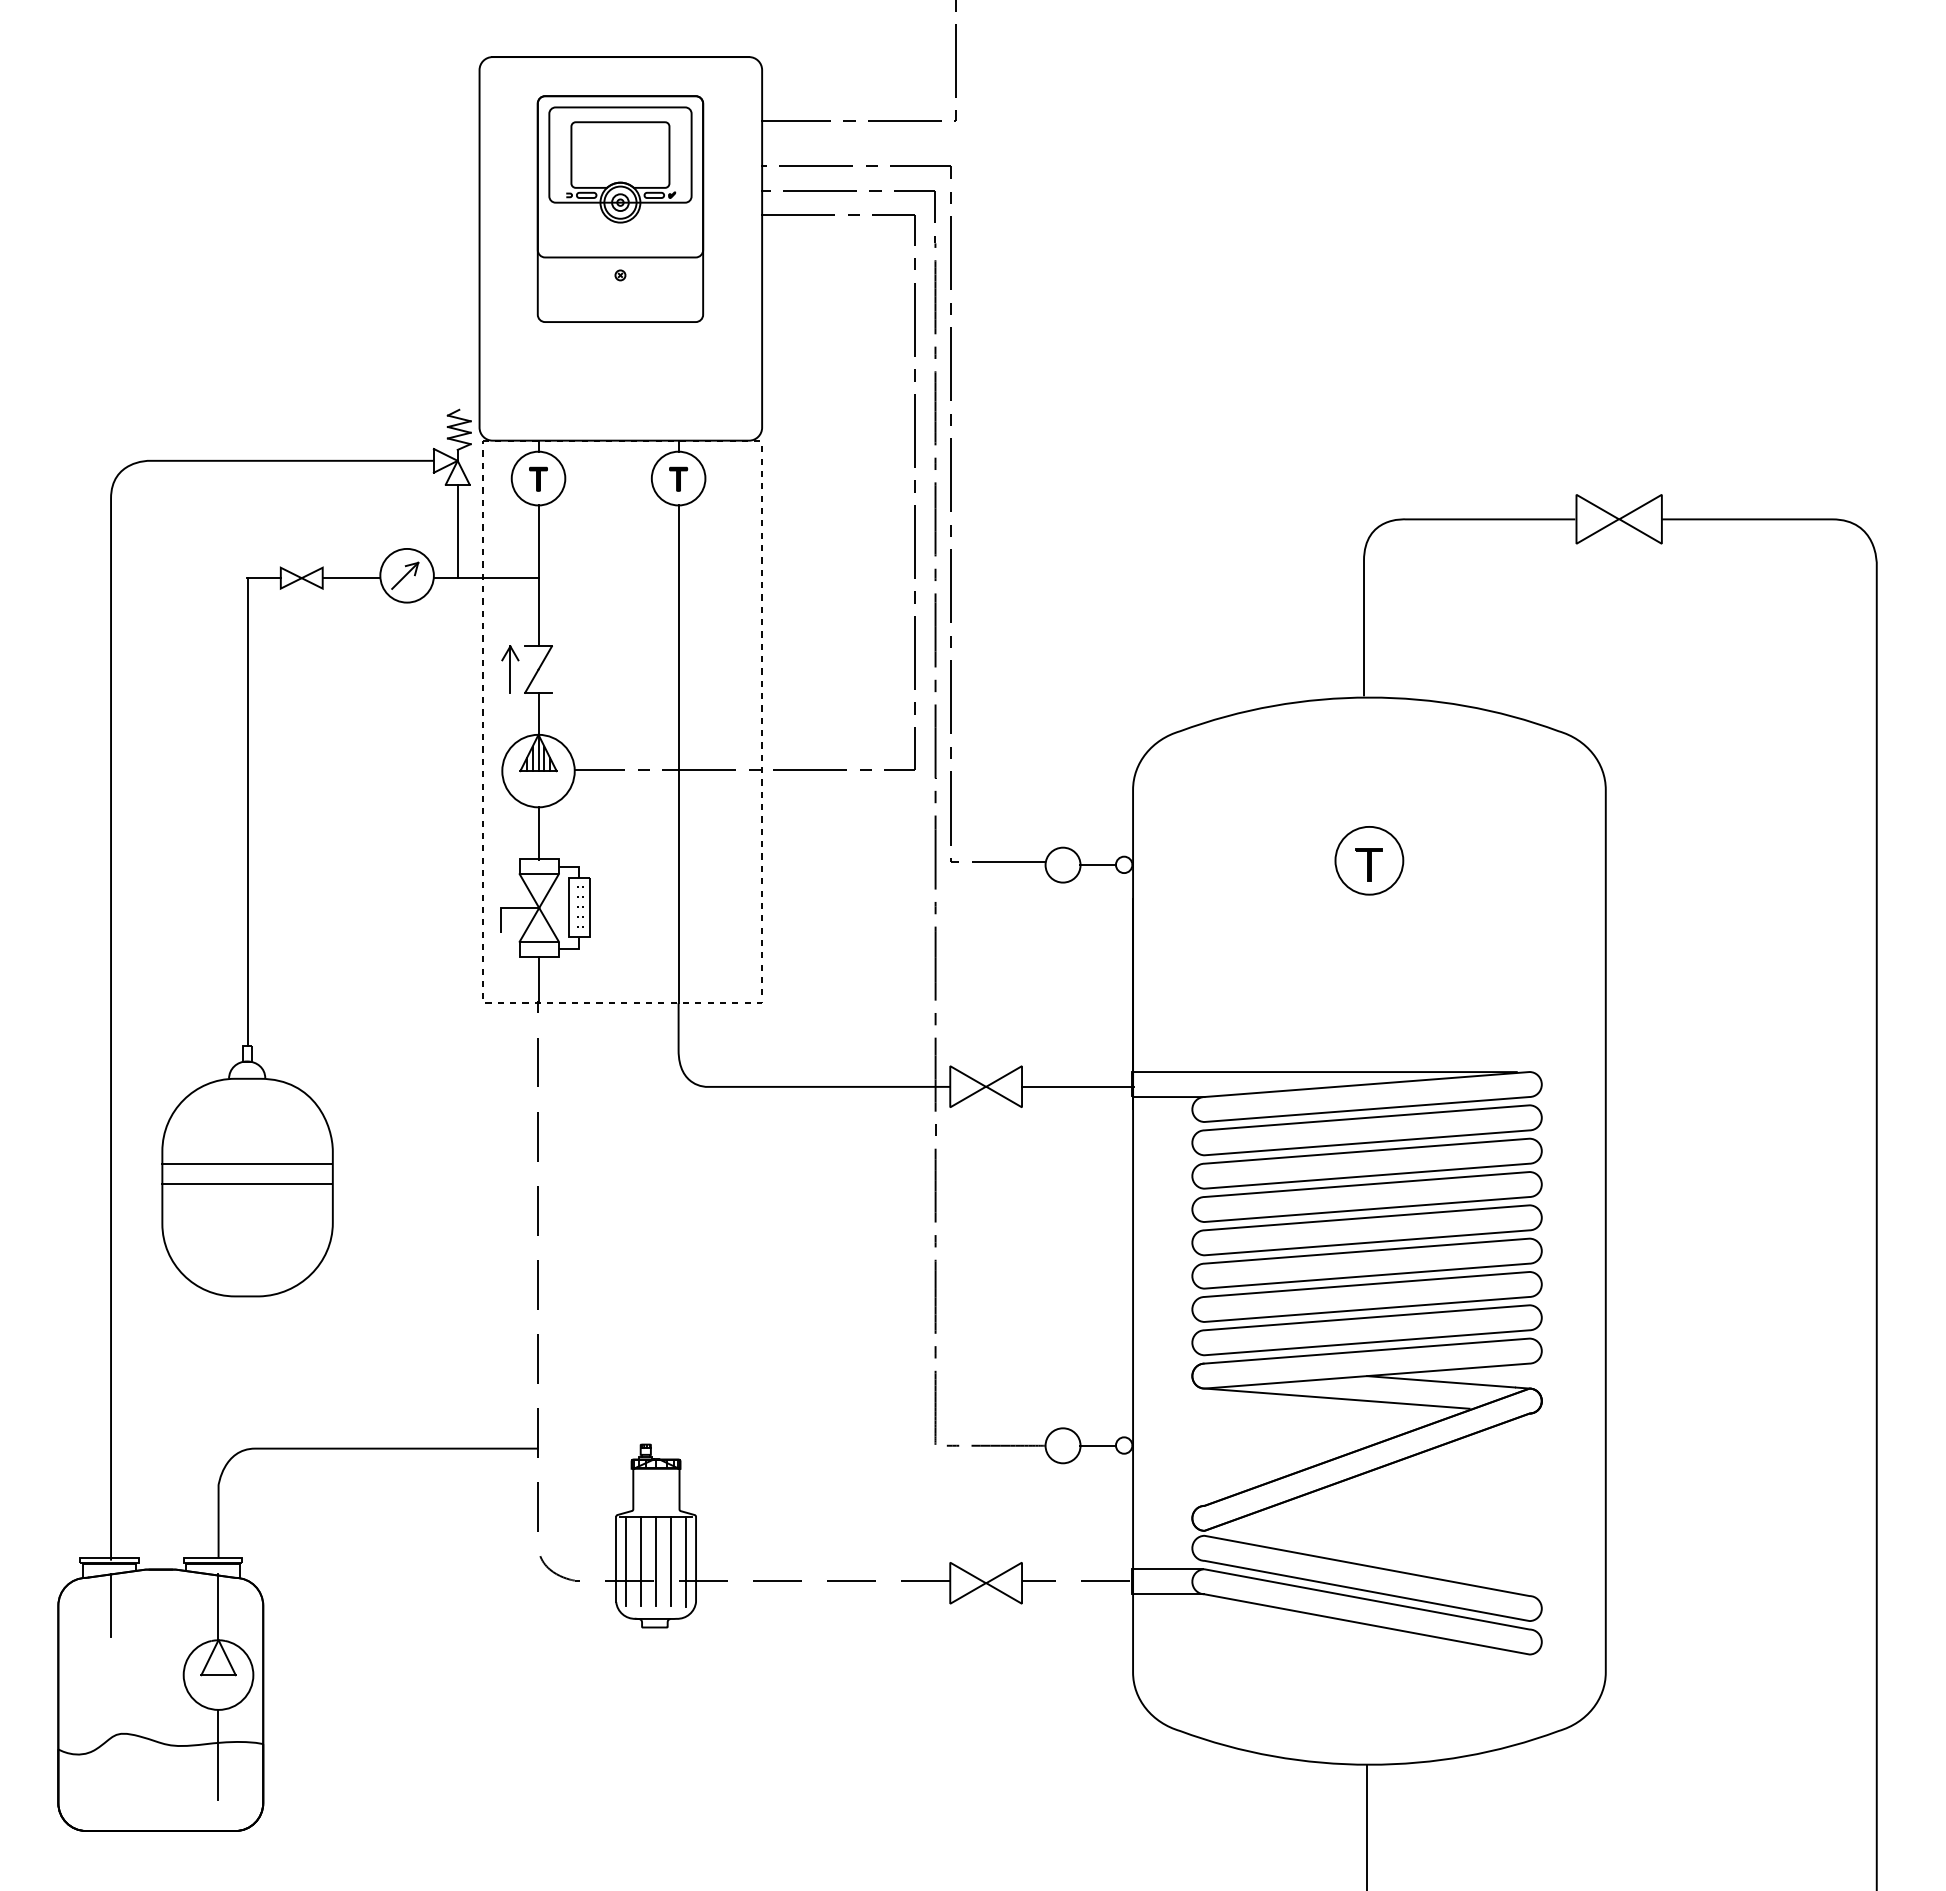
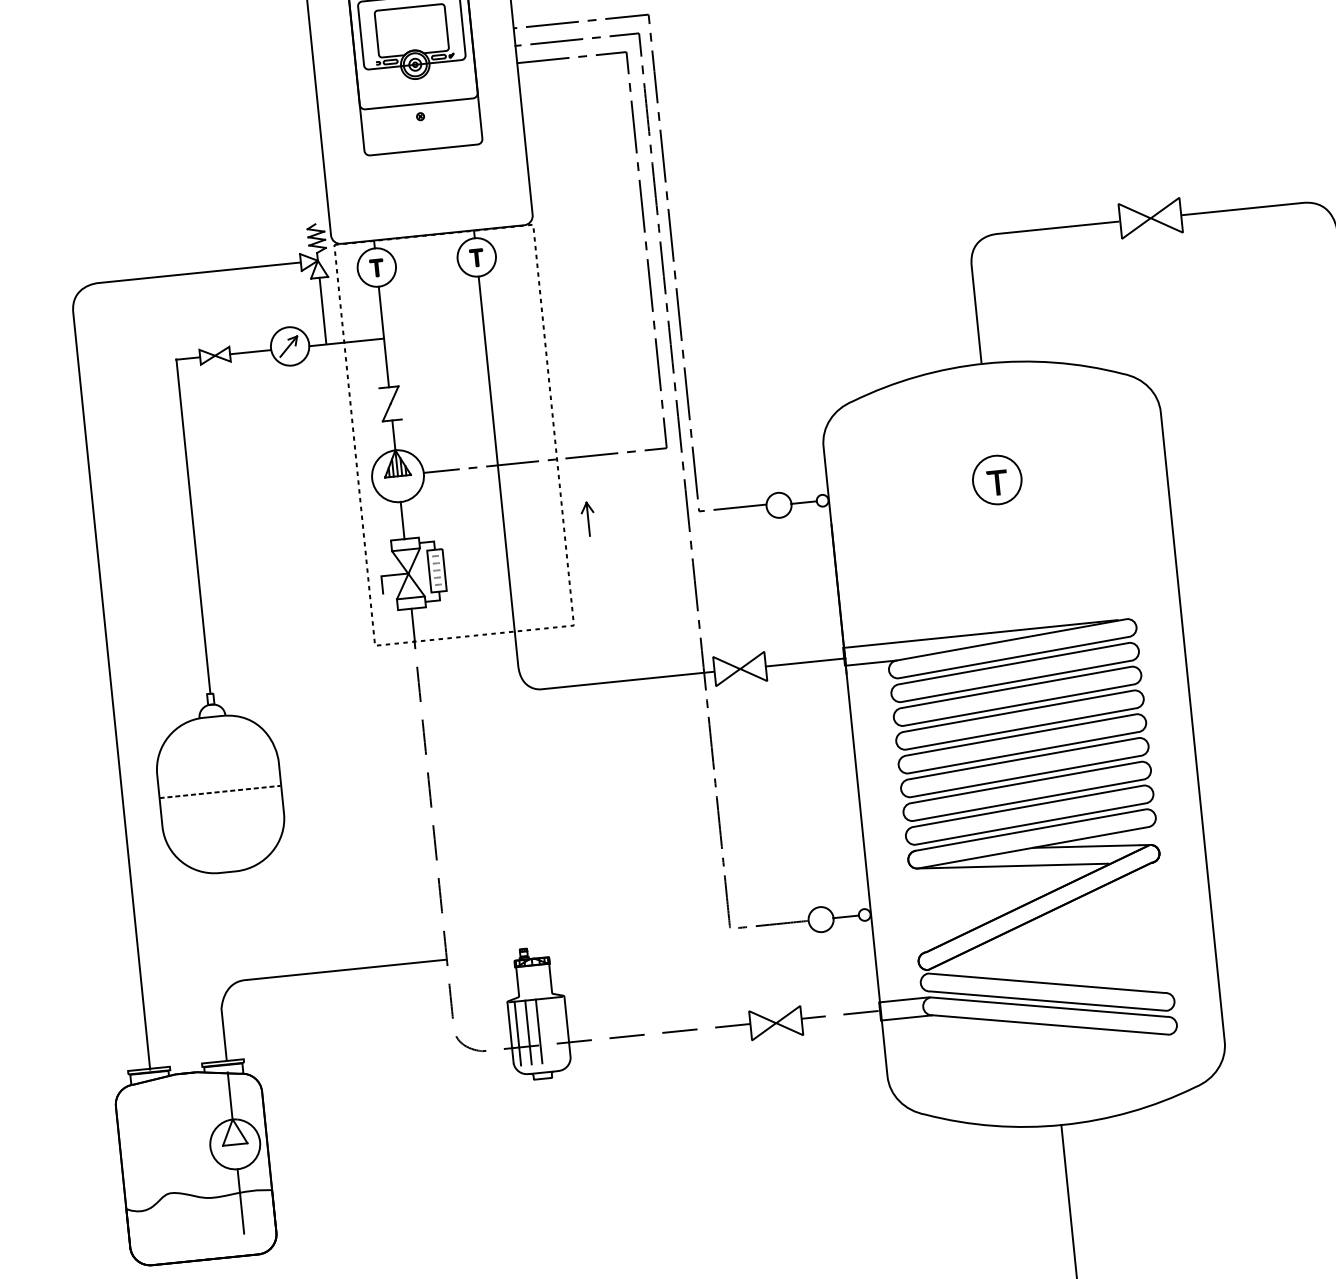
part: (510, 669) -> (588, 519), moved
line: (246, 1164) -> (218, 778), removed
line: (247, 1184) -> (220, 792), solid -> dashed
line: (671, 1561) -> (550, 1030), removed
line: (685, 1561) -> (560, 1029), removed
line: (111, 1605) -> (153, 1102), removed

